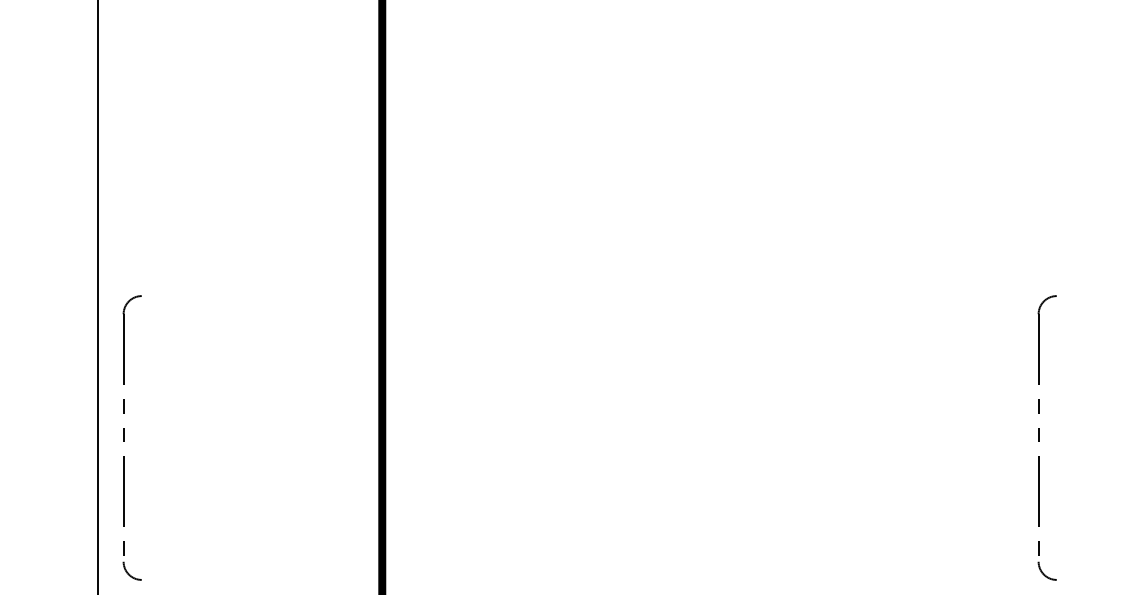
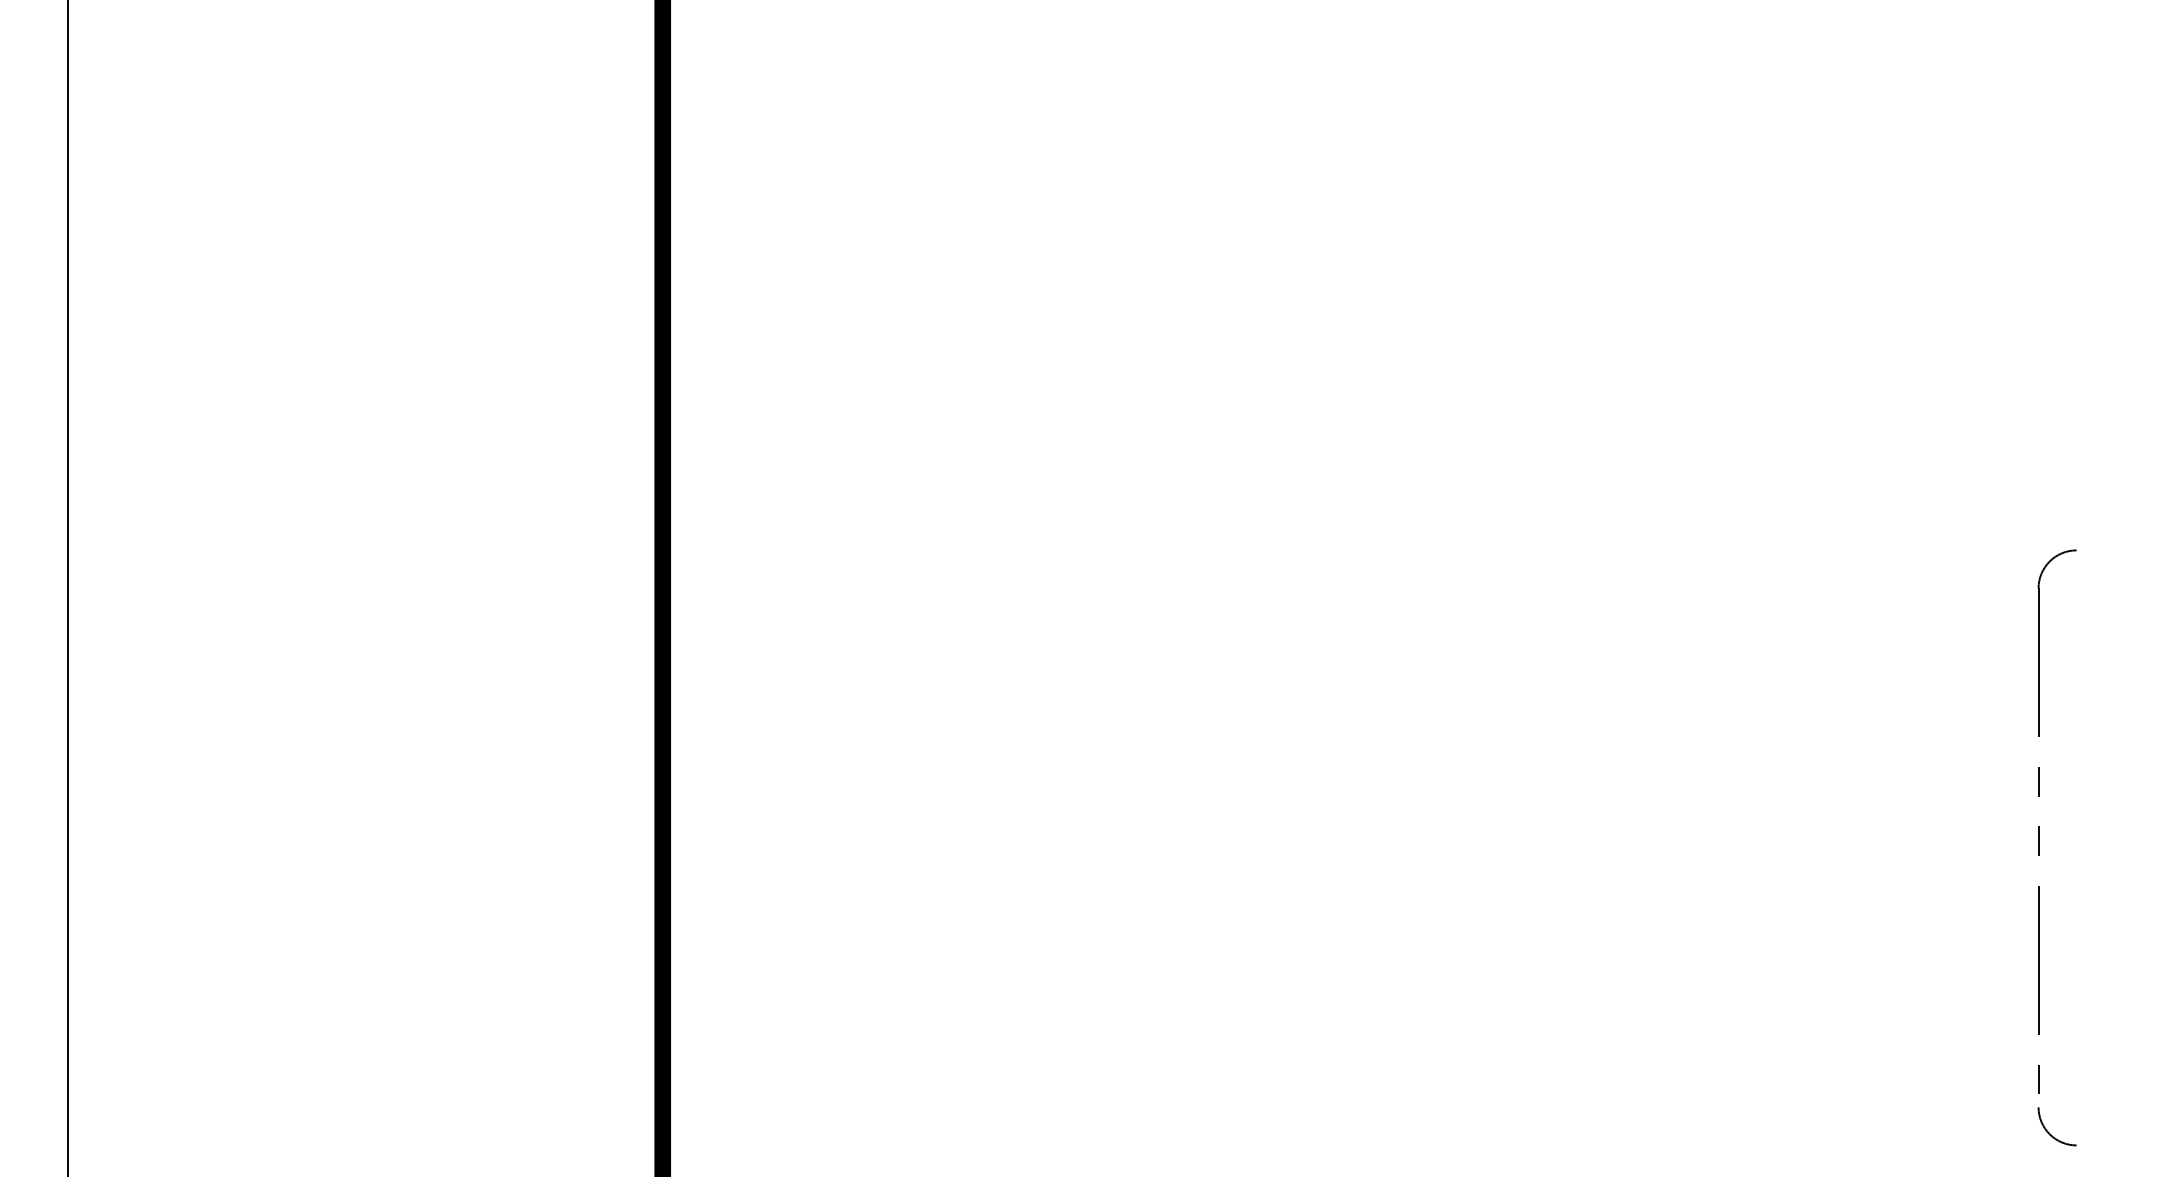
part: (124, 437) -> (122, 846), removed

